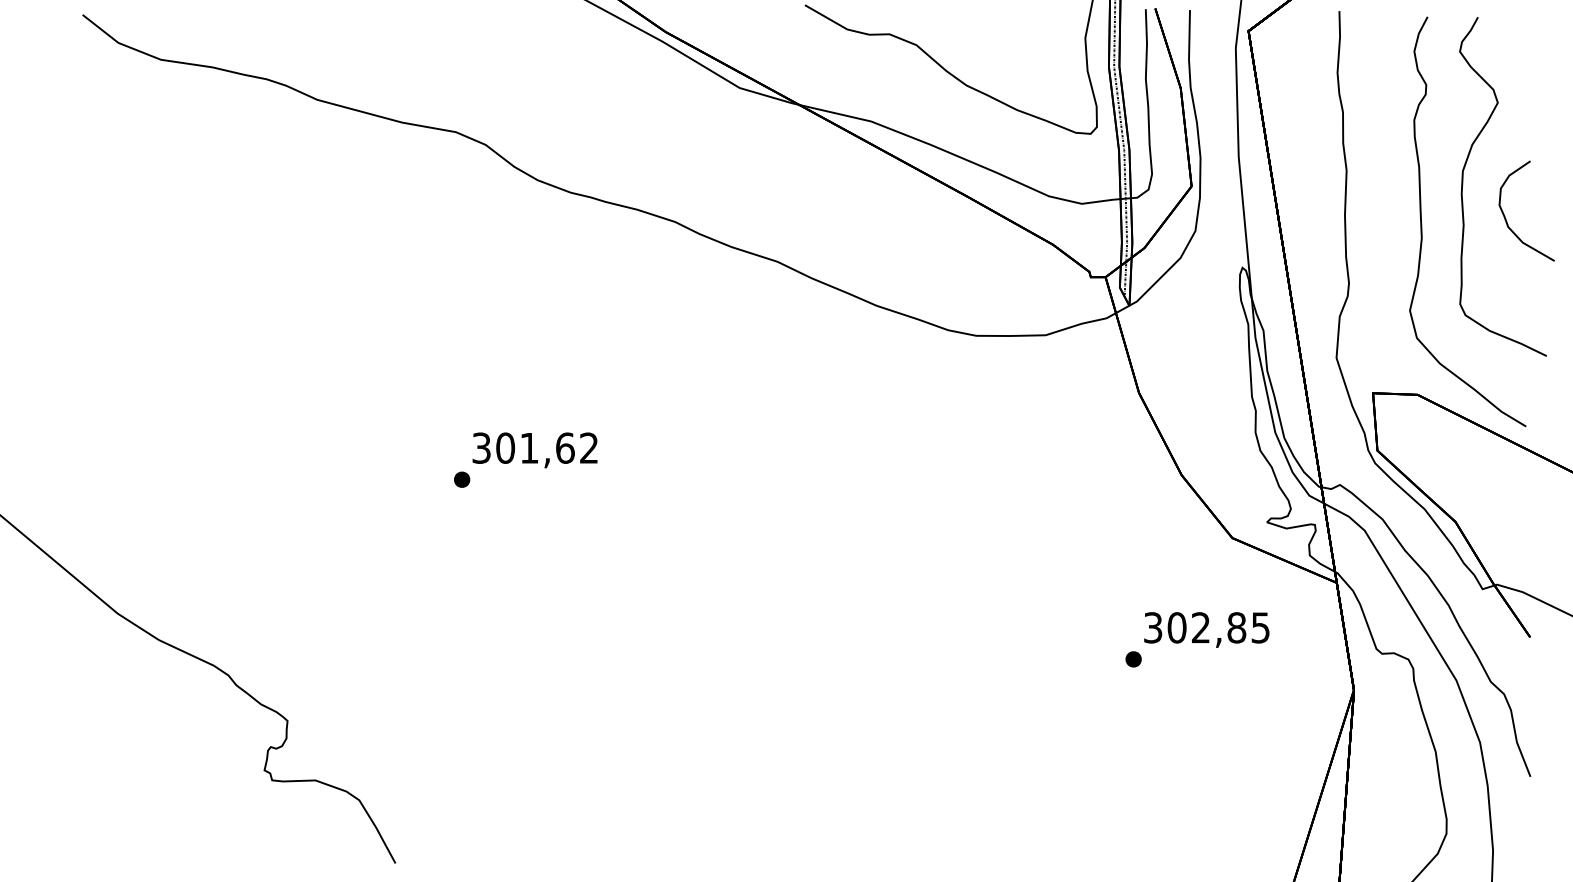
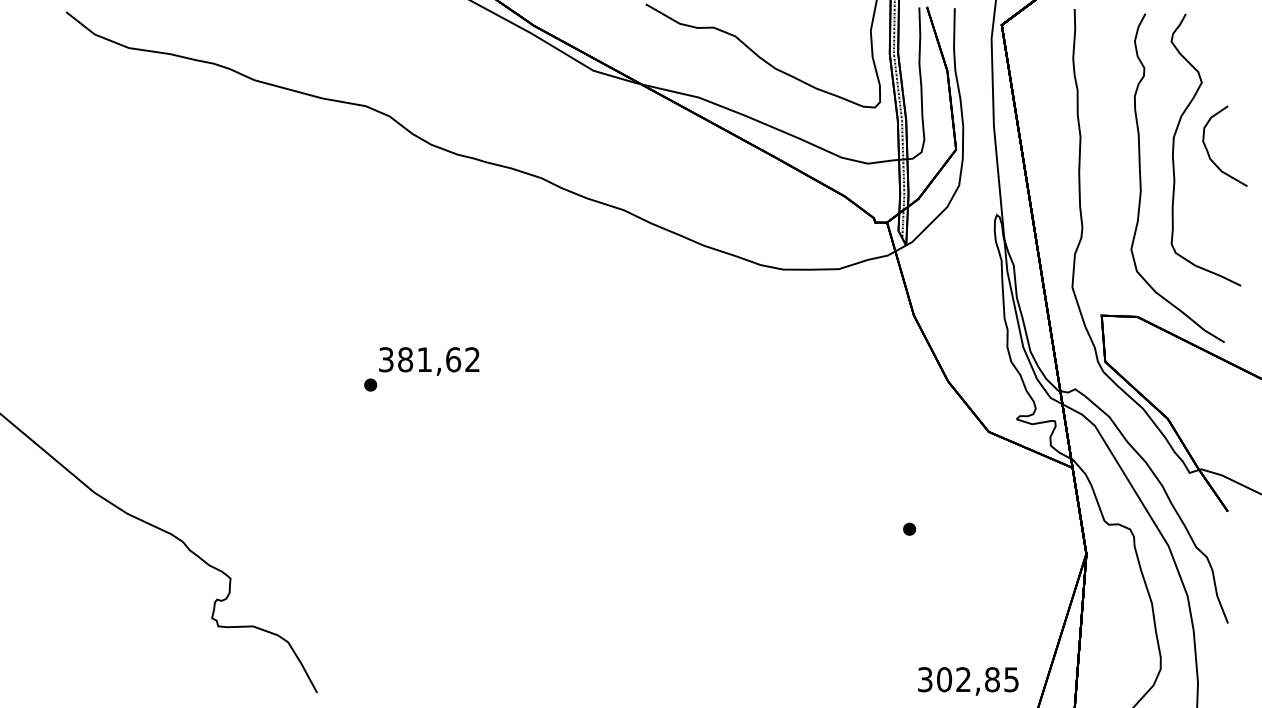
part: (1506, 218) -> (1208, 152), moved
text: (505, 447) -> (405, 359), 301,62 -> 381,62
text: (1206, 629) -> (968, 681), moved

